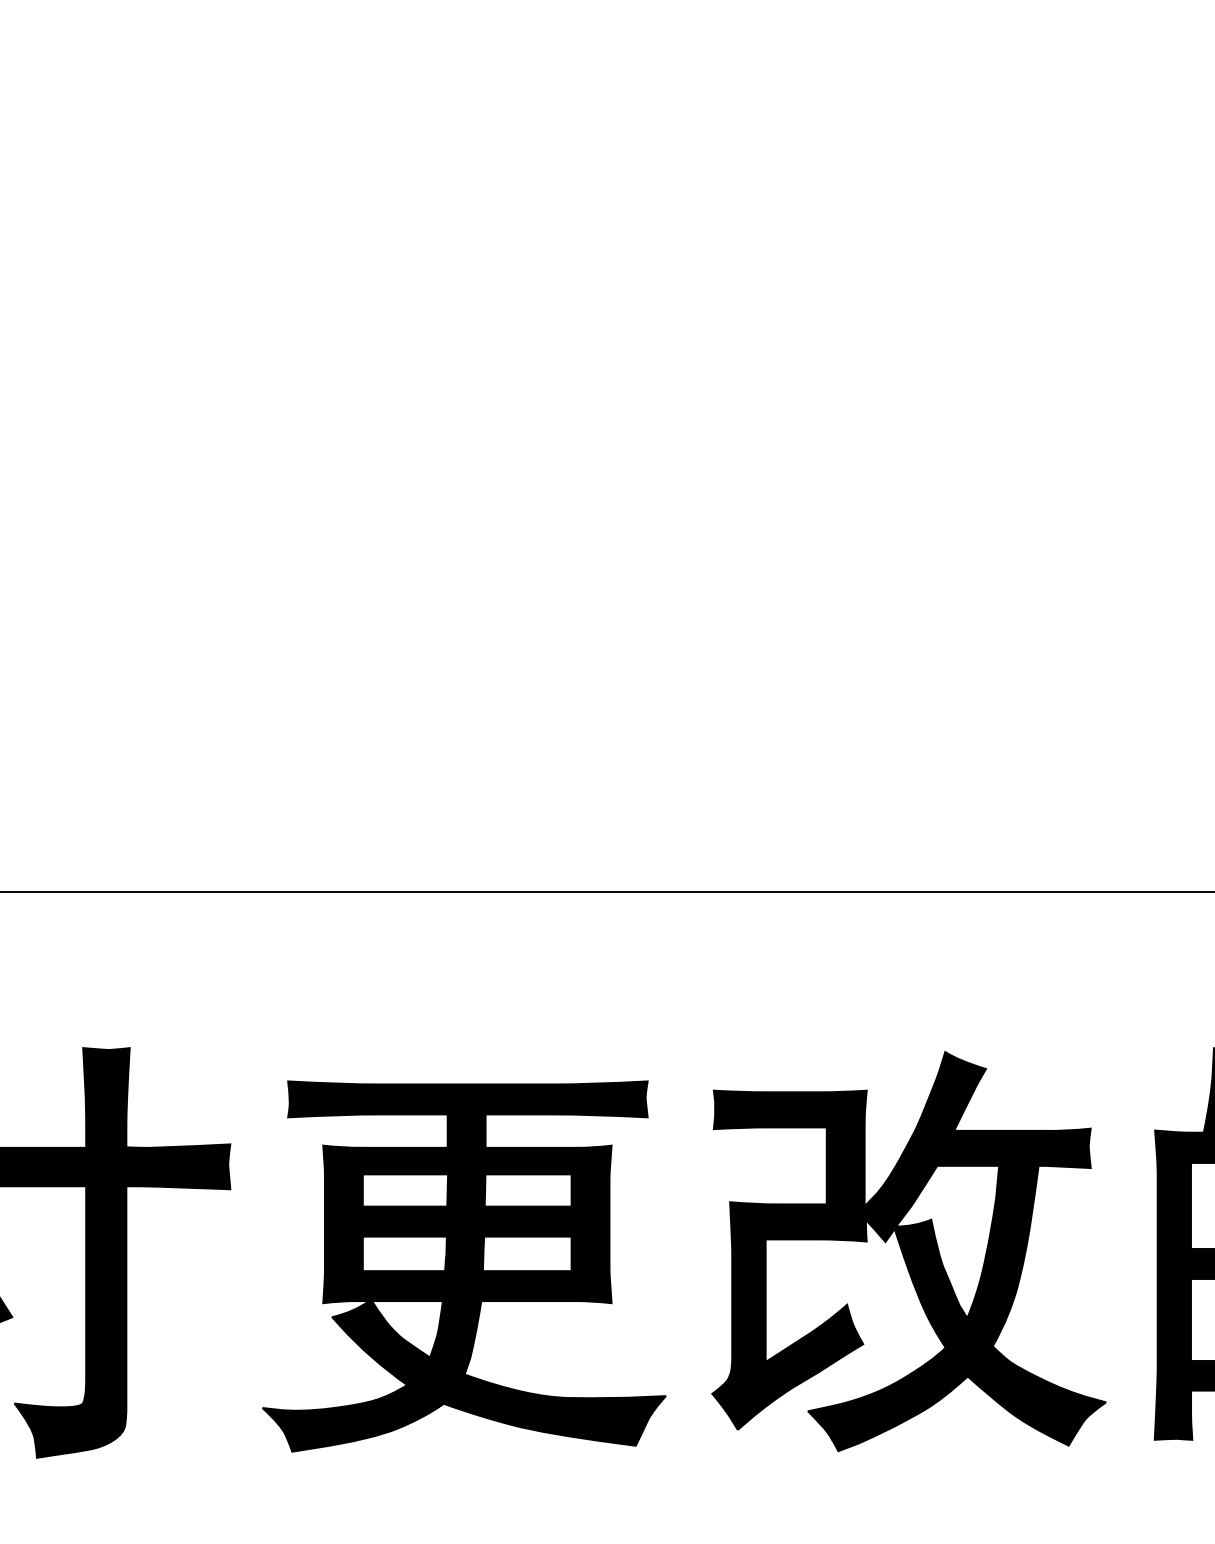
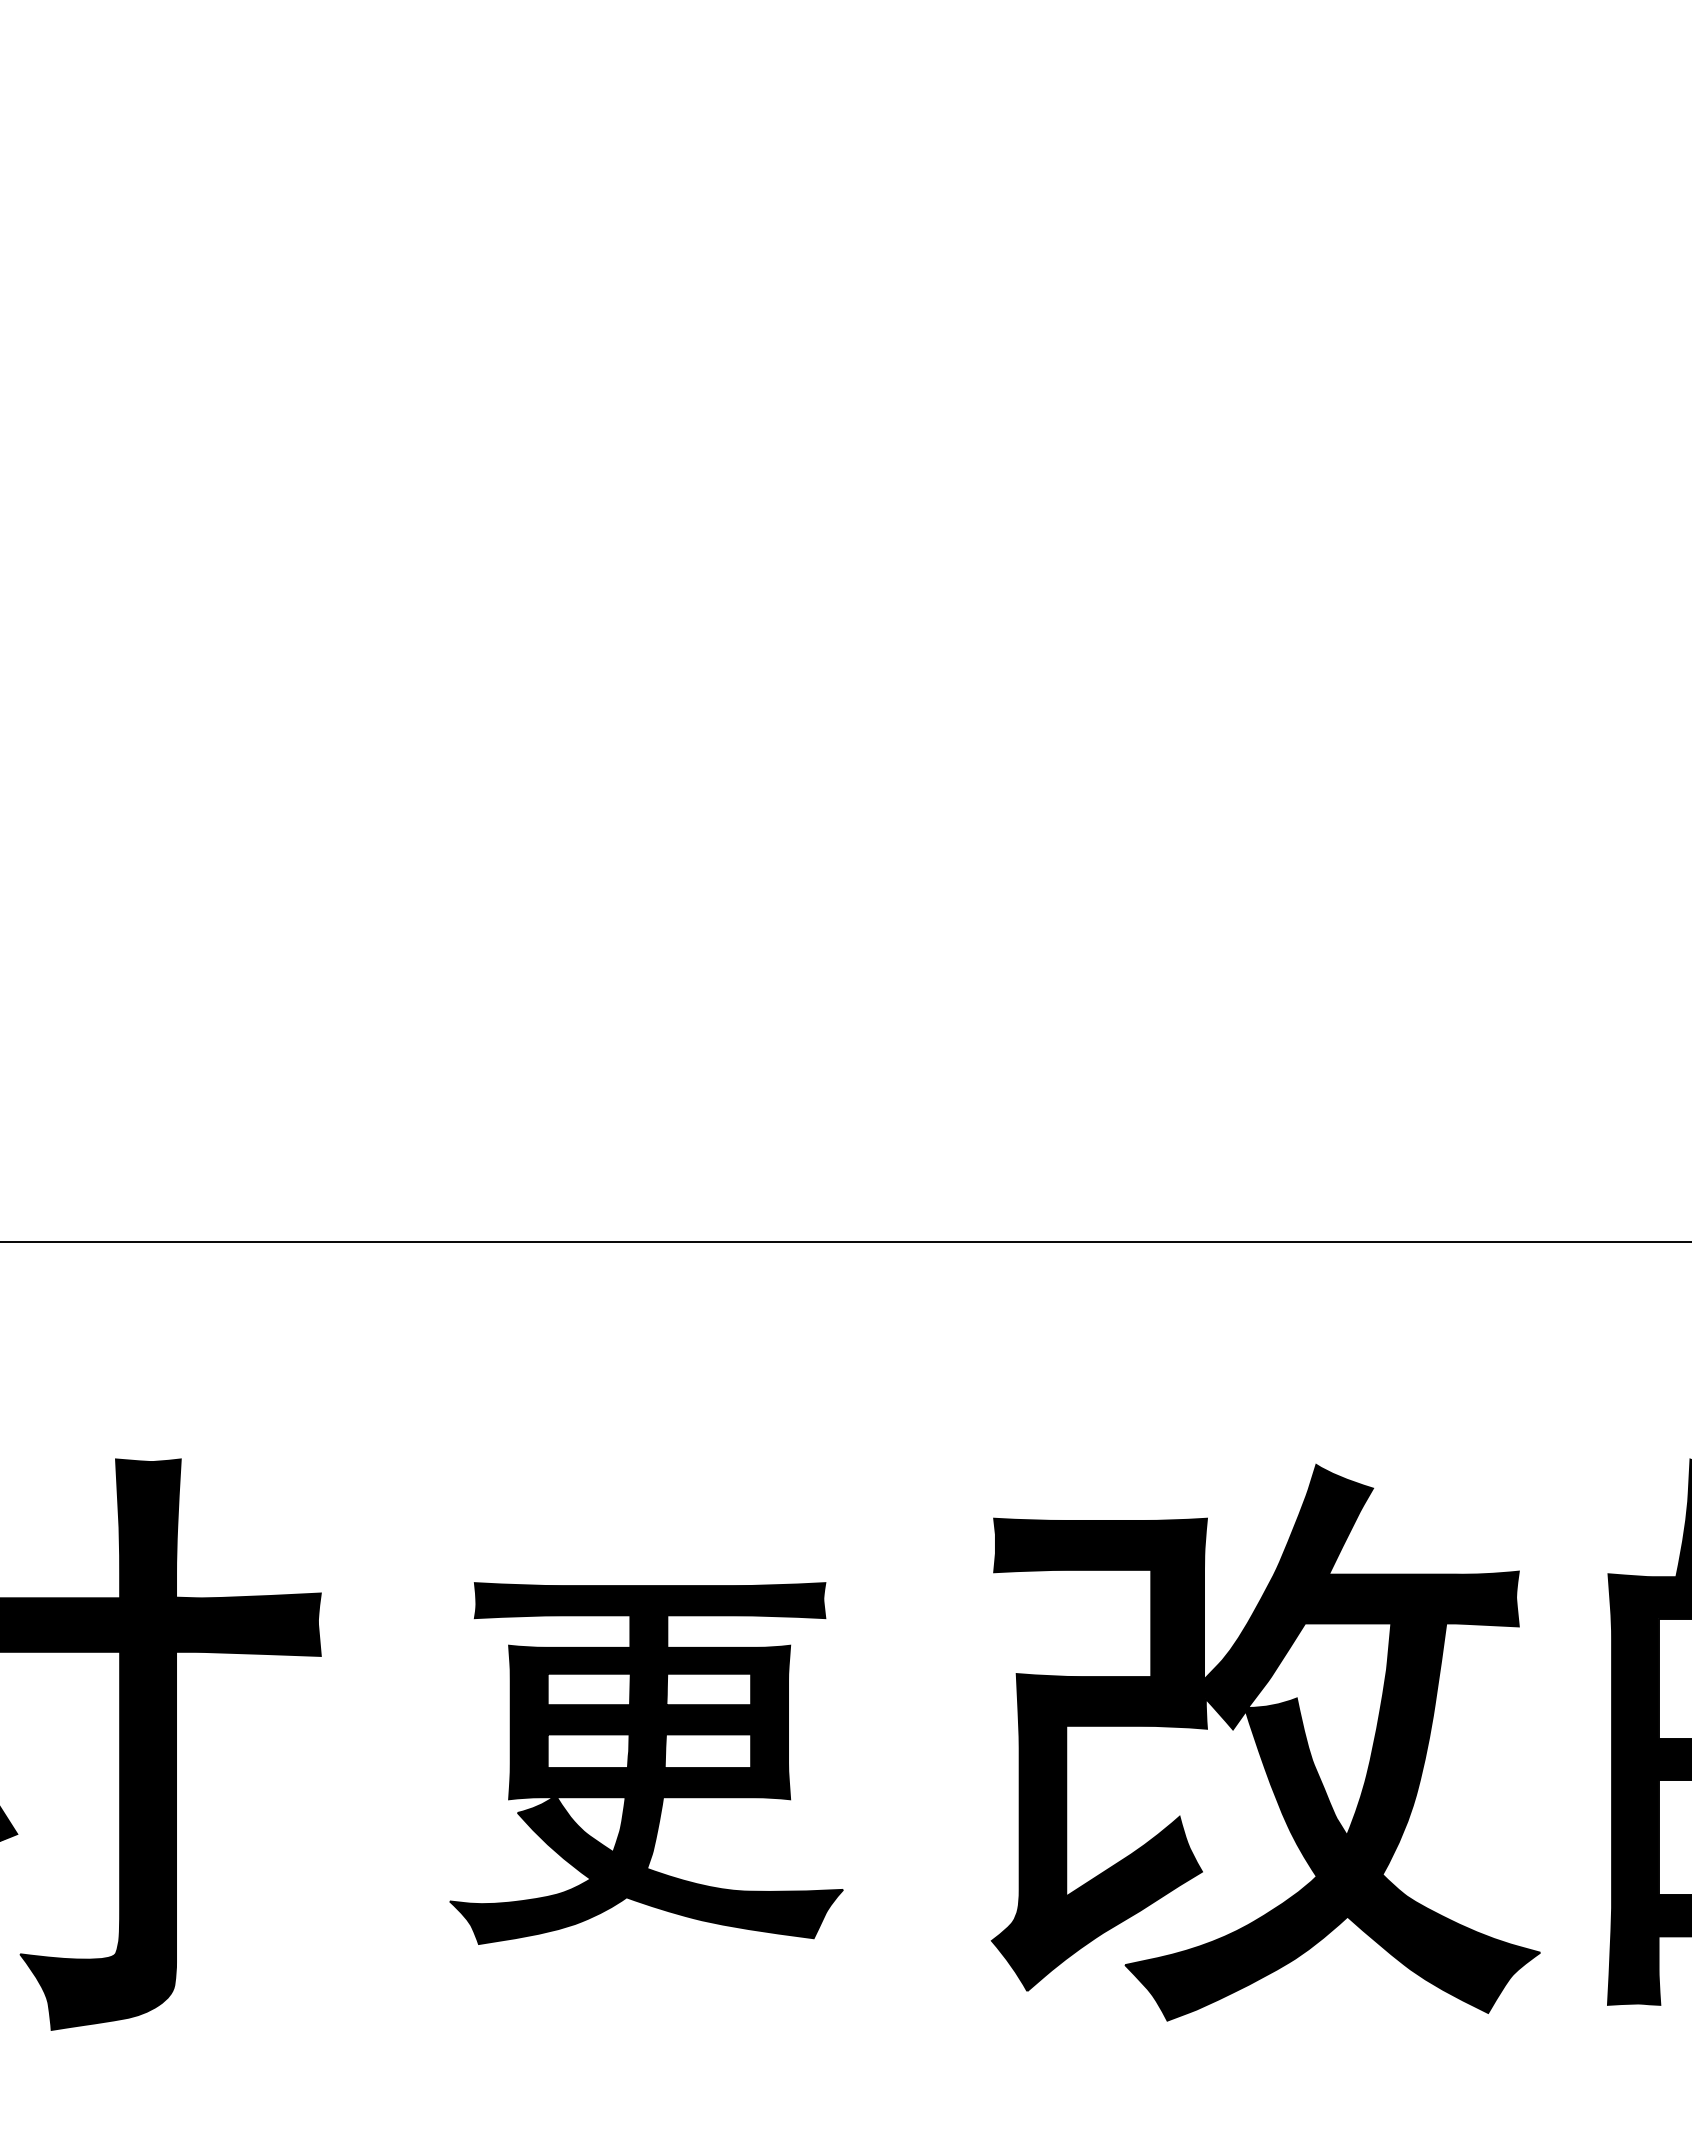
part: (464, 1266) -> (646, 1763), size x0.7

